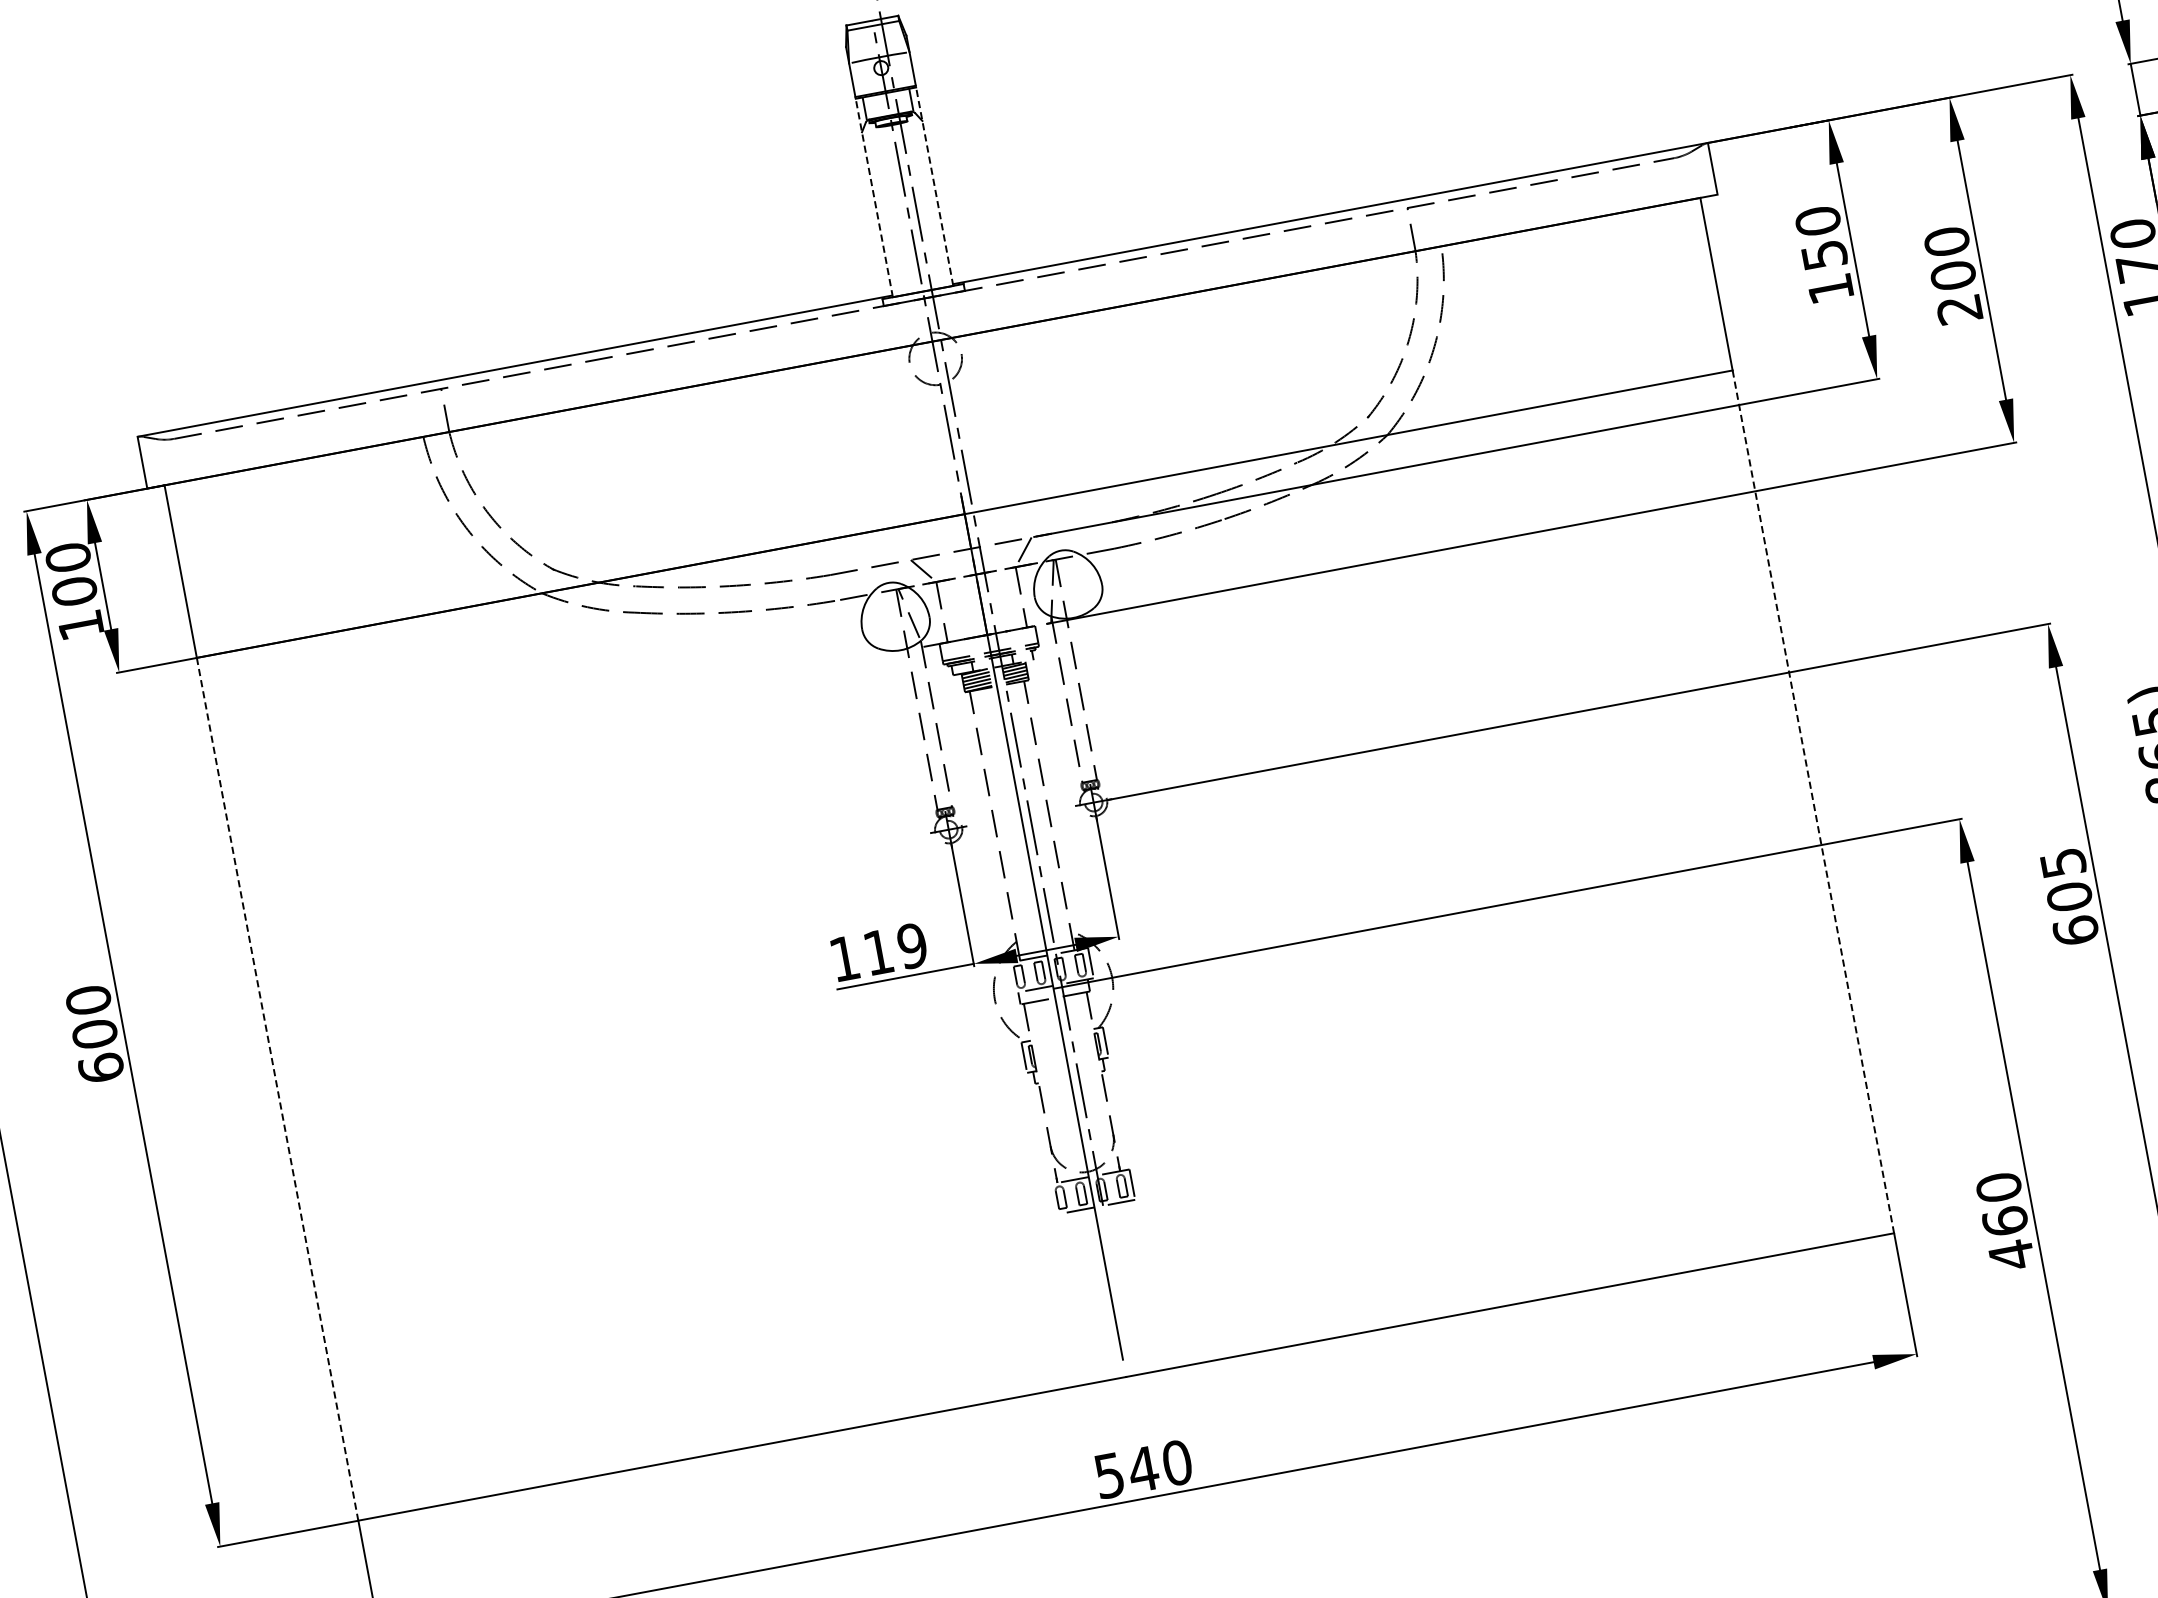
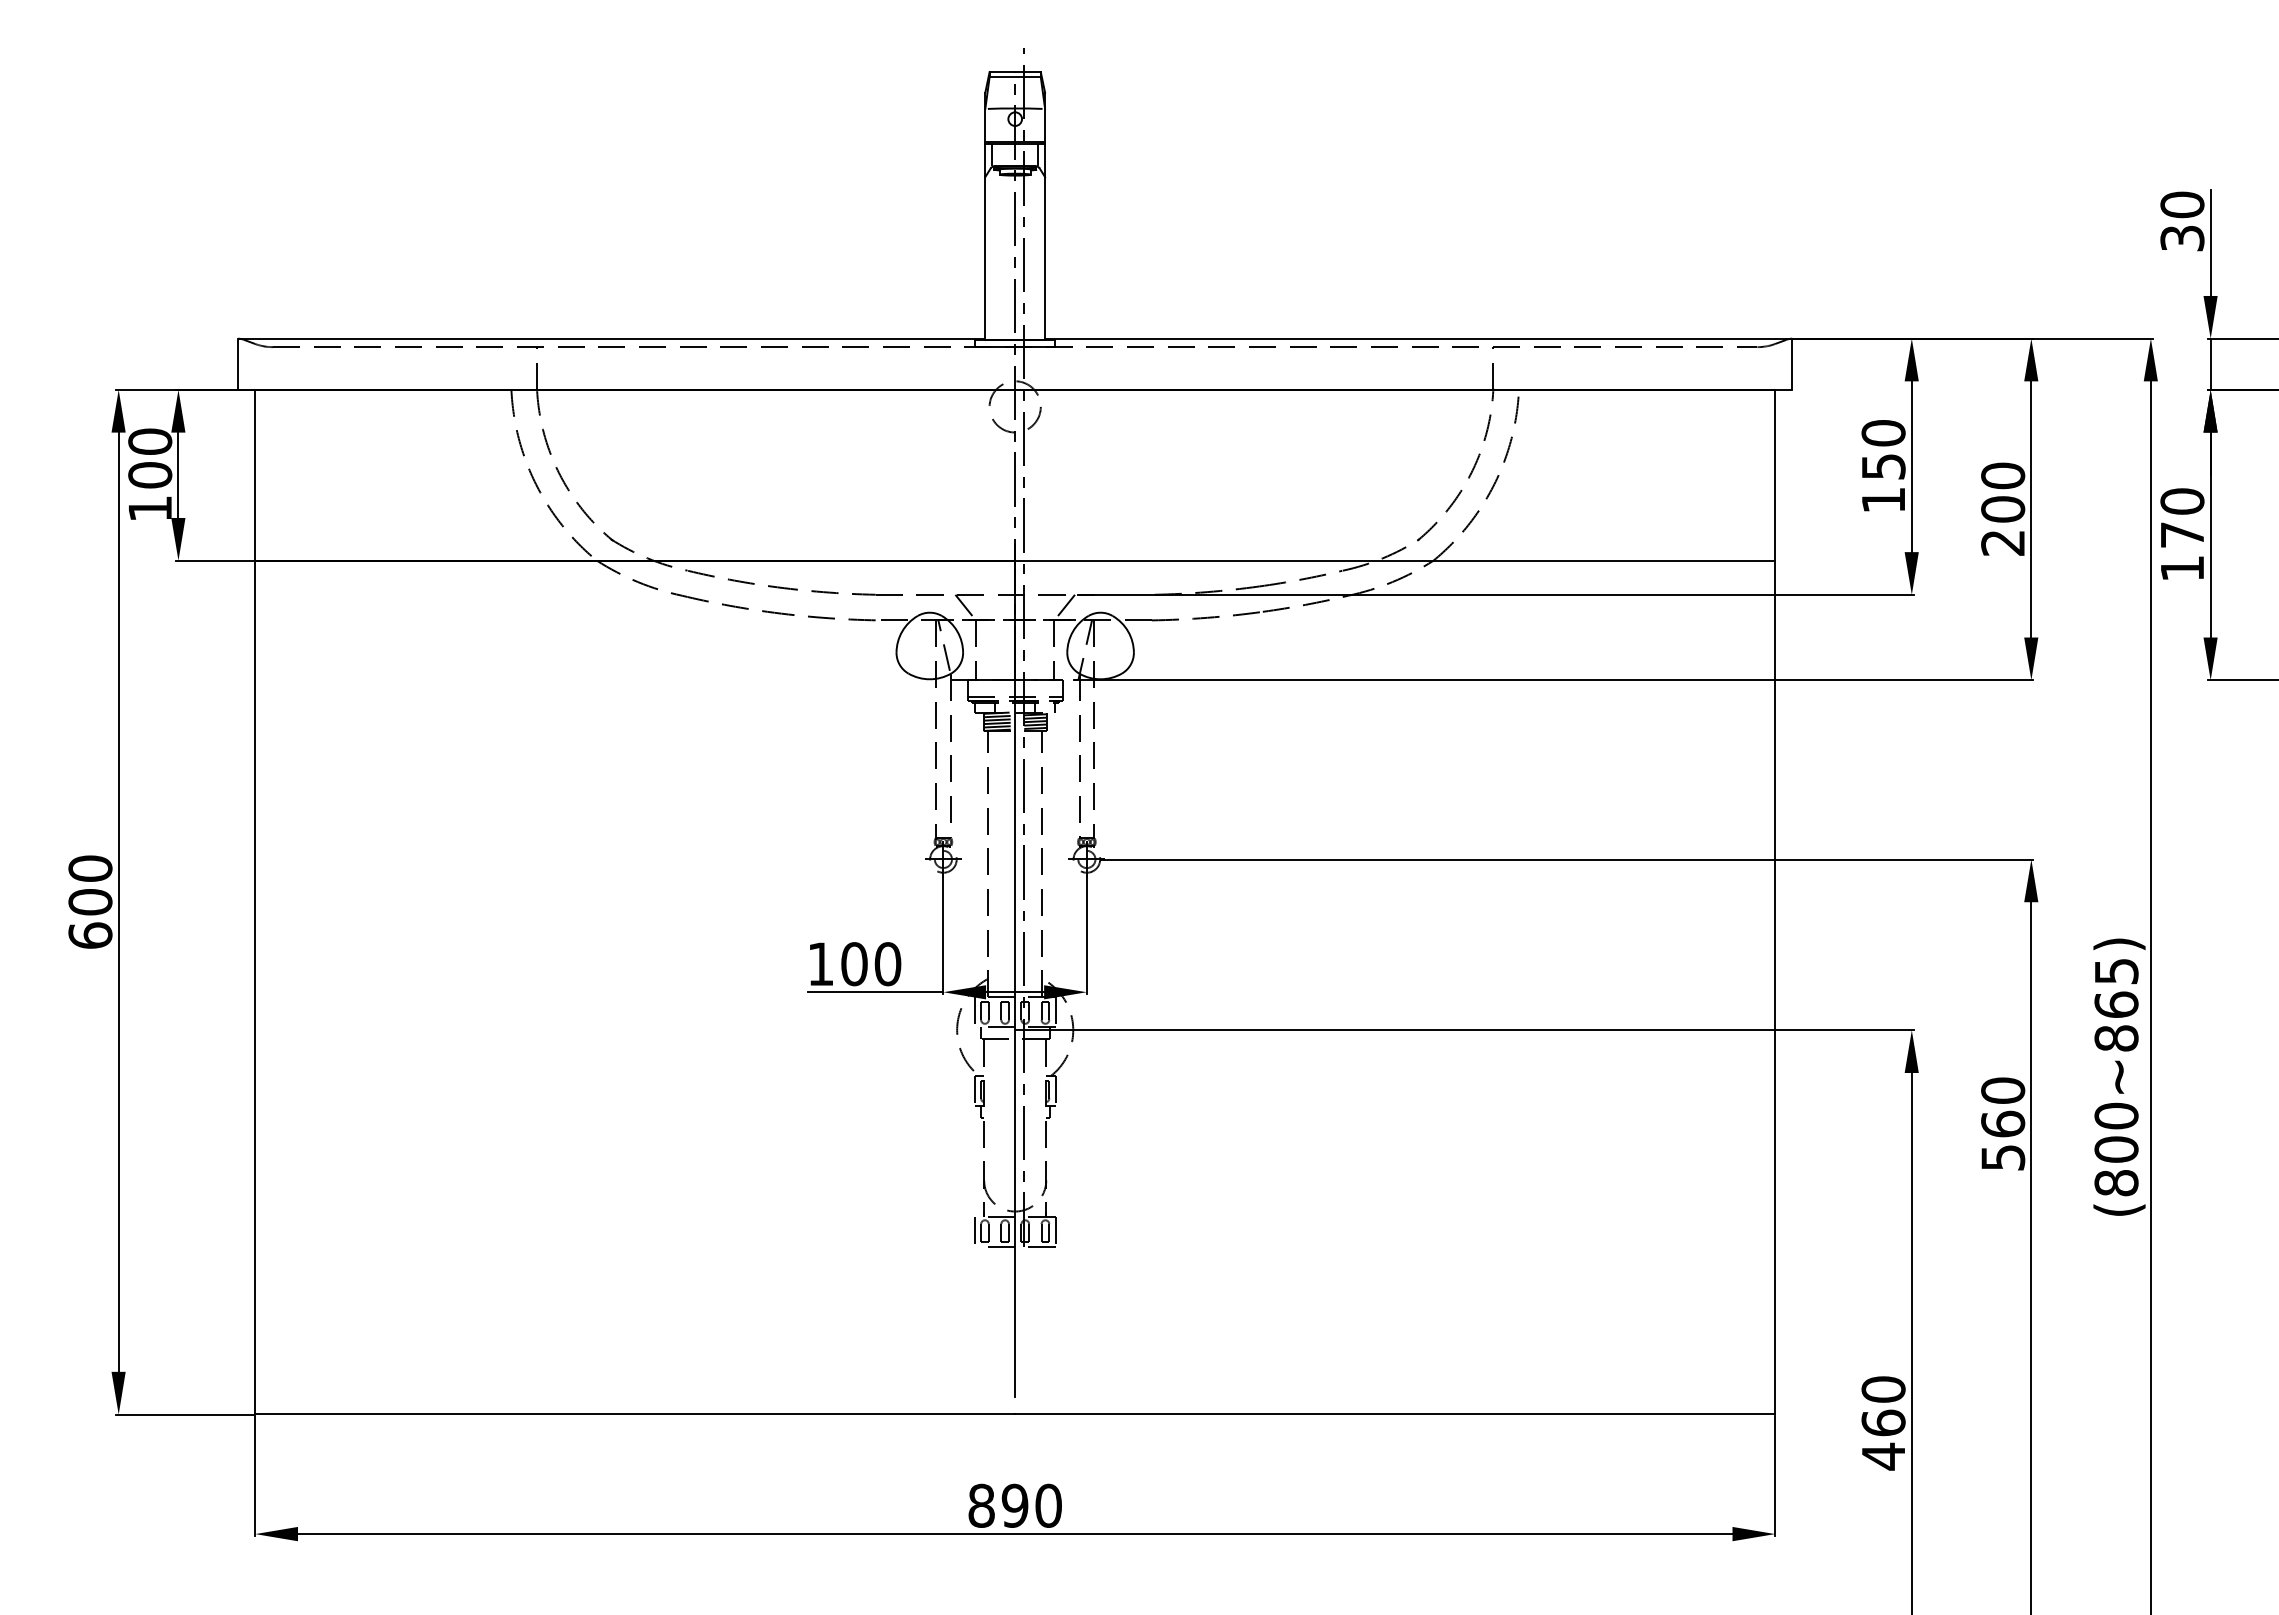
line: (935, 186) -> (1045, 241), dashed -> solid
line: (874, 197) -> (985, 241), dashed -> solid
line: (1813, 801) -> (1775, 987), dashed -> solid
text: (2069, 896) -> (2003, 1123), 605 -> 560
text: (895, 949) -> (871, 964), 119 -> 100
line: (1009, 978) -> (974, 1012), added
line: (277, 1089) -> (255, 987), dashed -> solid
line: (1050, 1199) -> (974, 1231), added
text: (1126, 1472) -> (998, 1505), 540 -> 890

